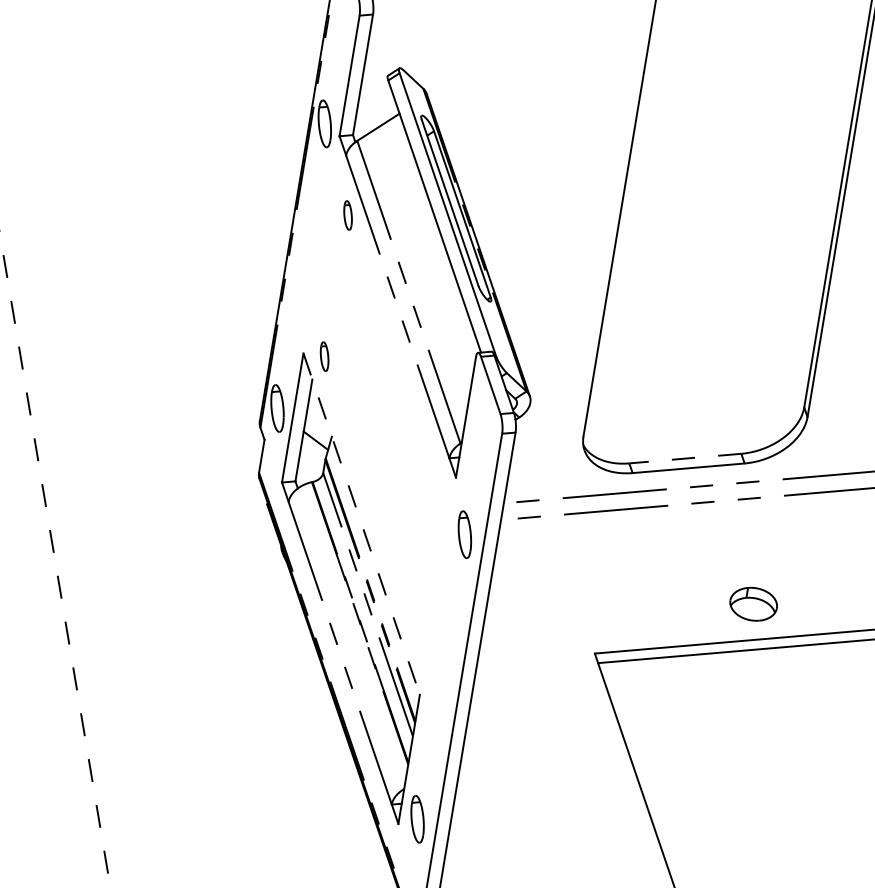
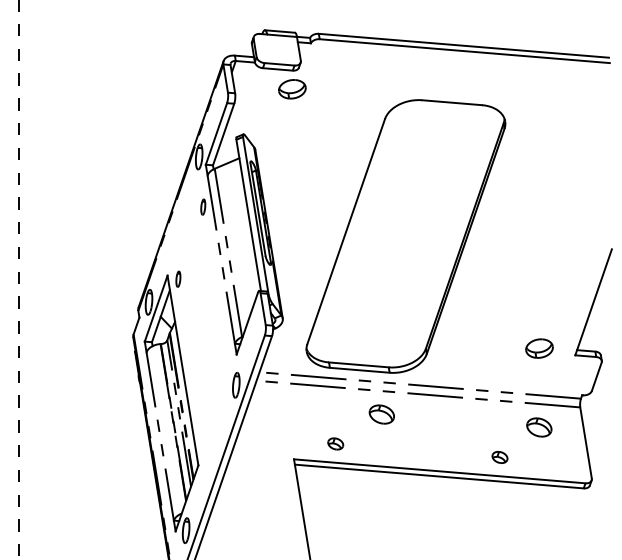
line: (684, 457) -> (358, 364), dashed -> solid
line: (362, 525) -> (183, 371), dashed -> solid
part: (752, 604) -> (381, 414), moved
part: (666, 611) -> (335, 443), added

